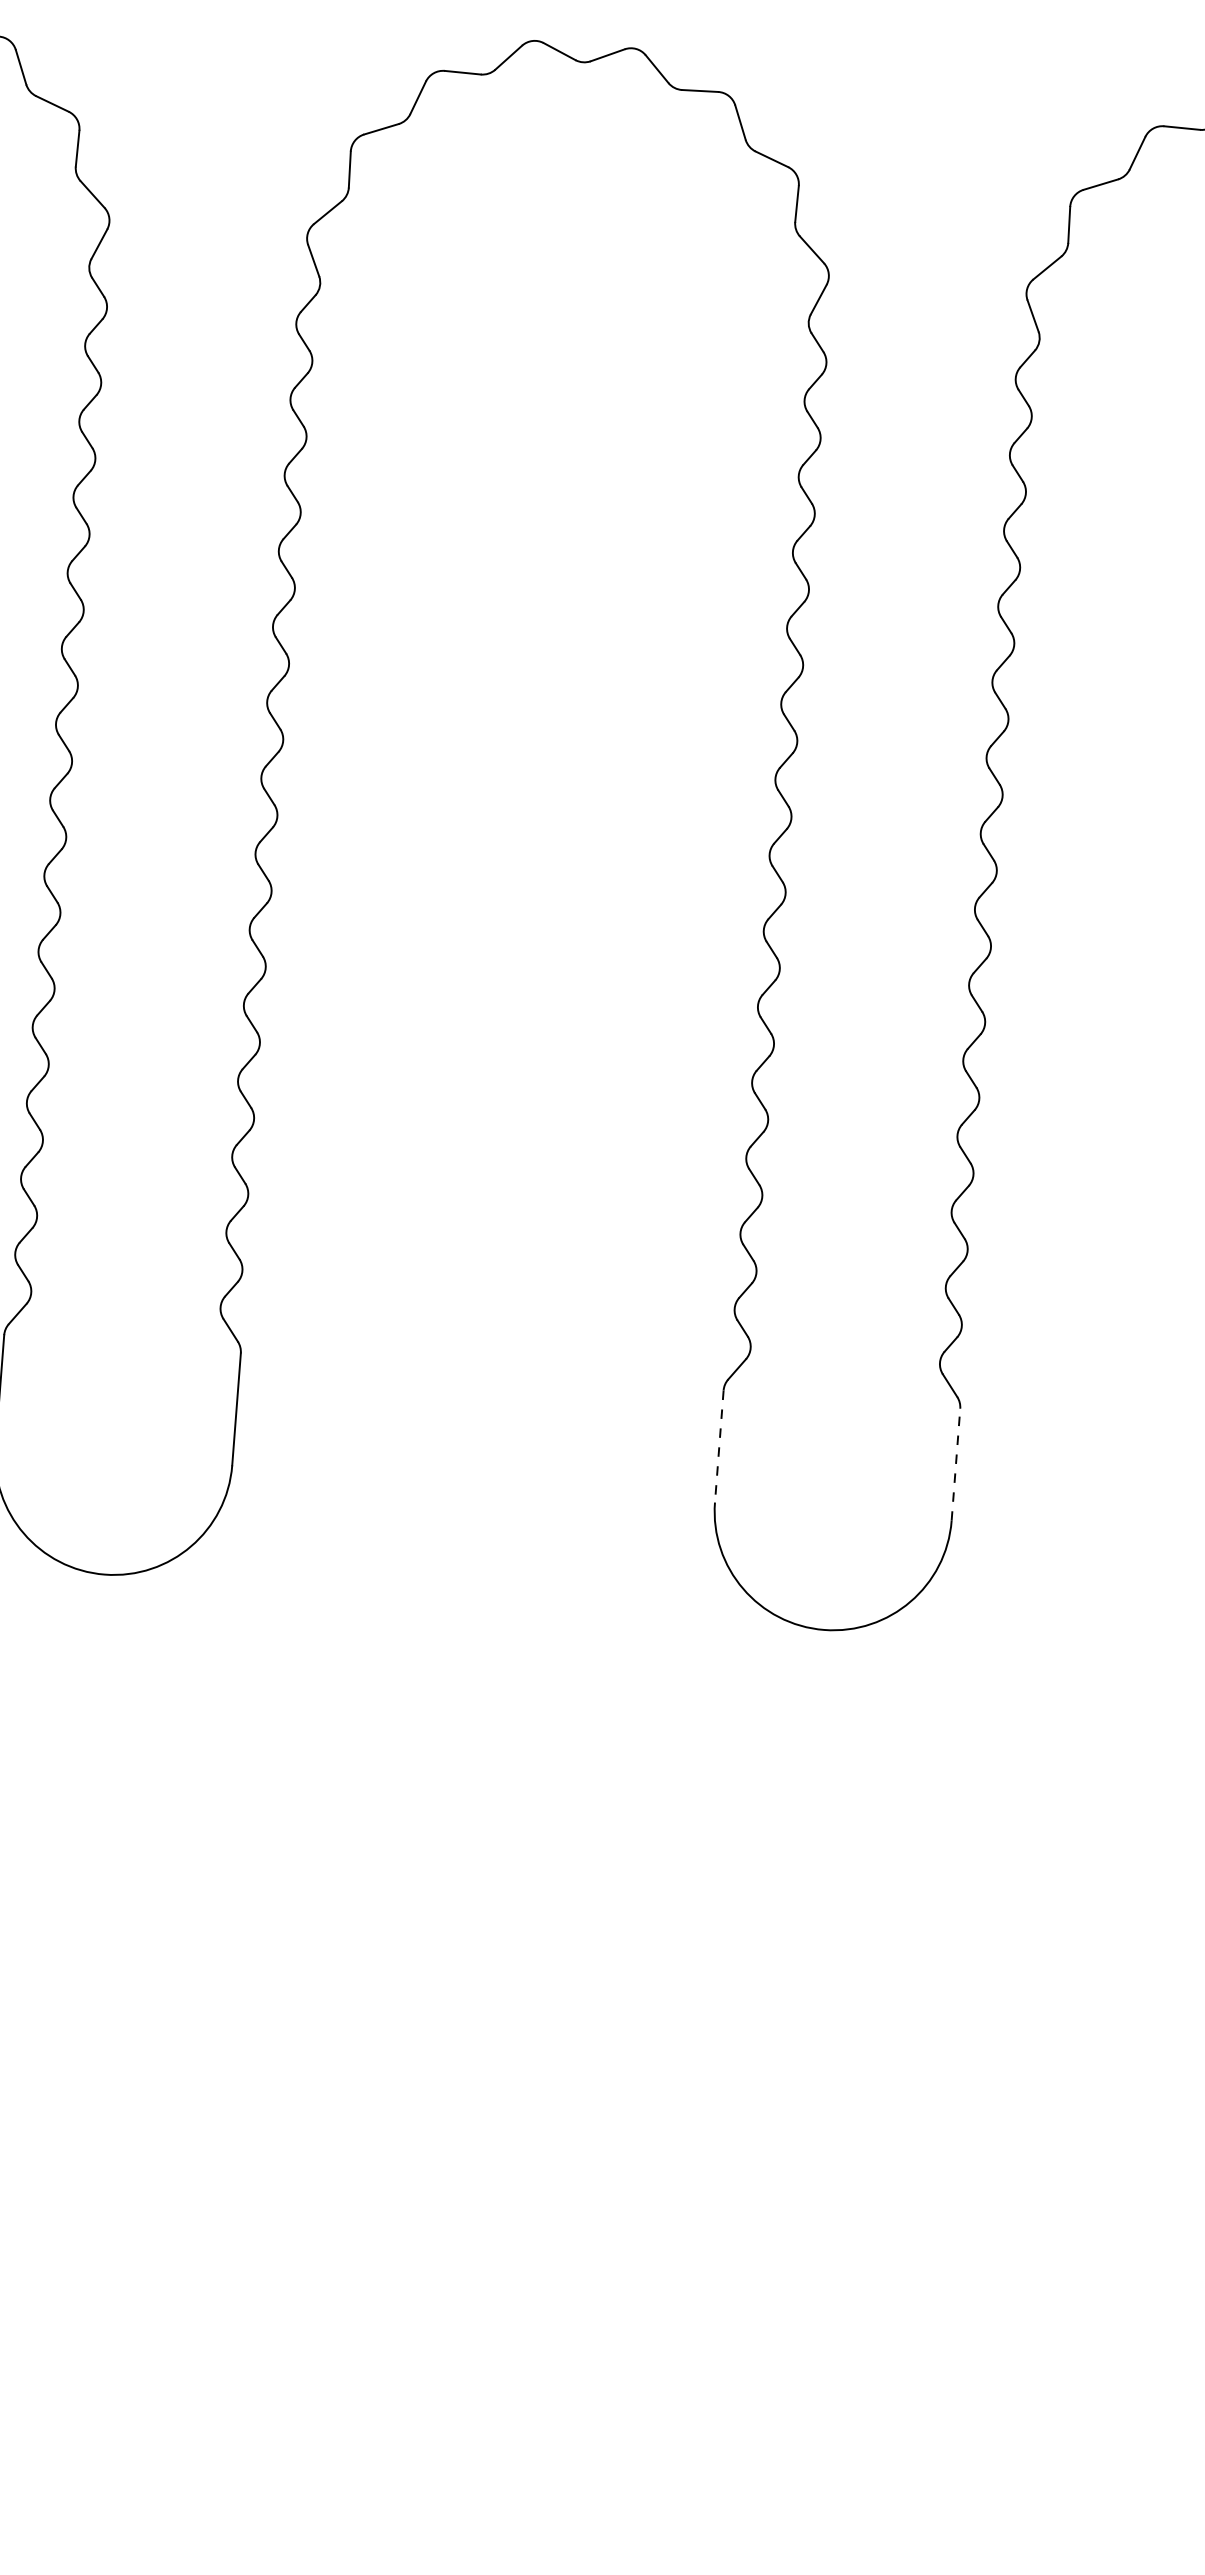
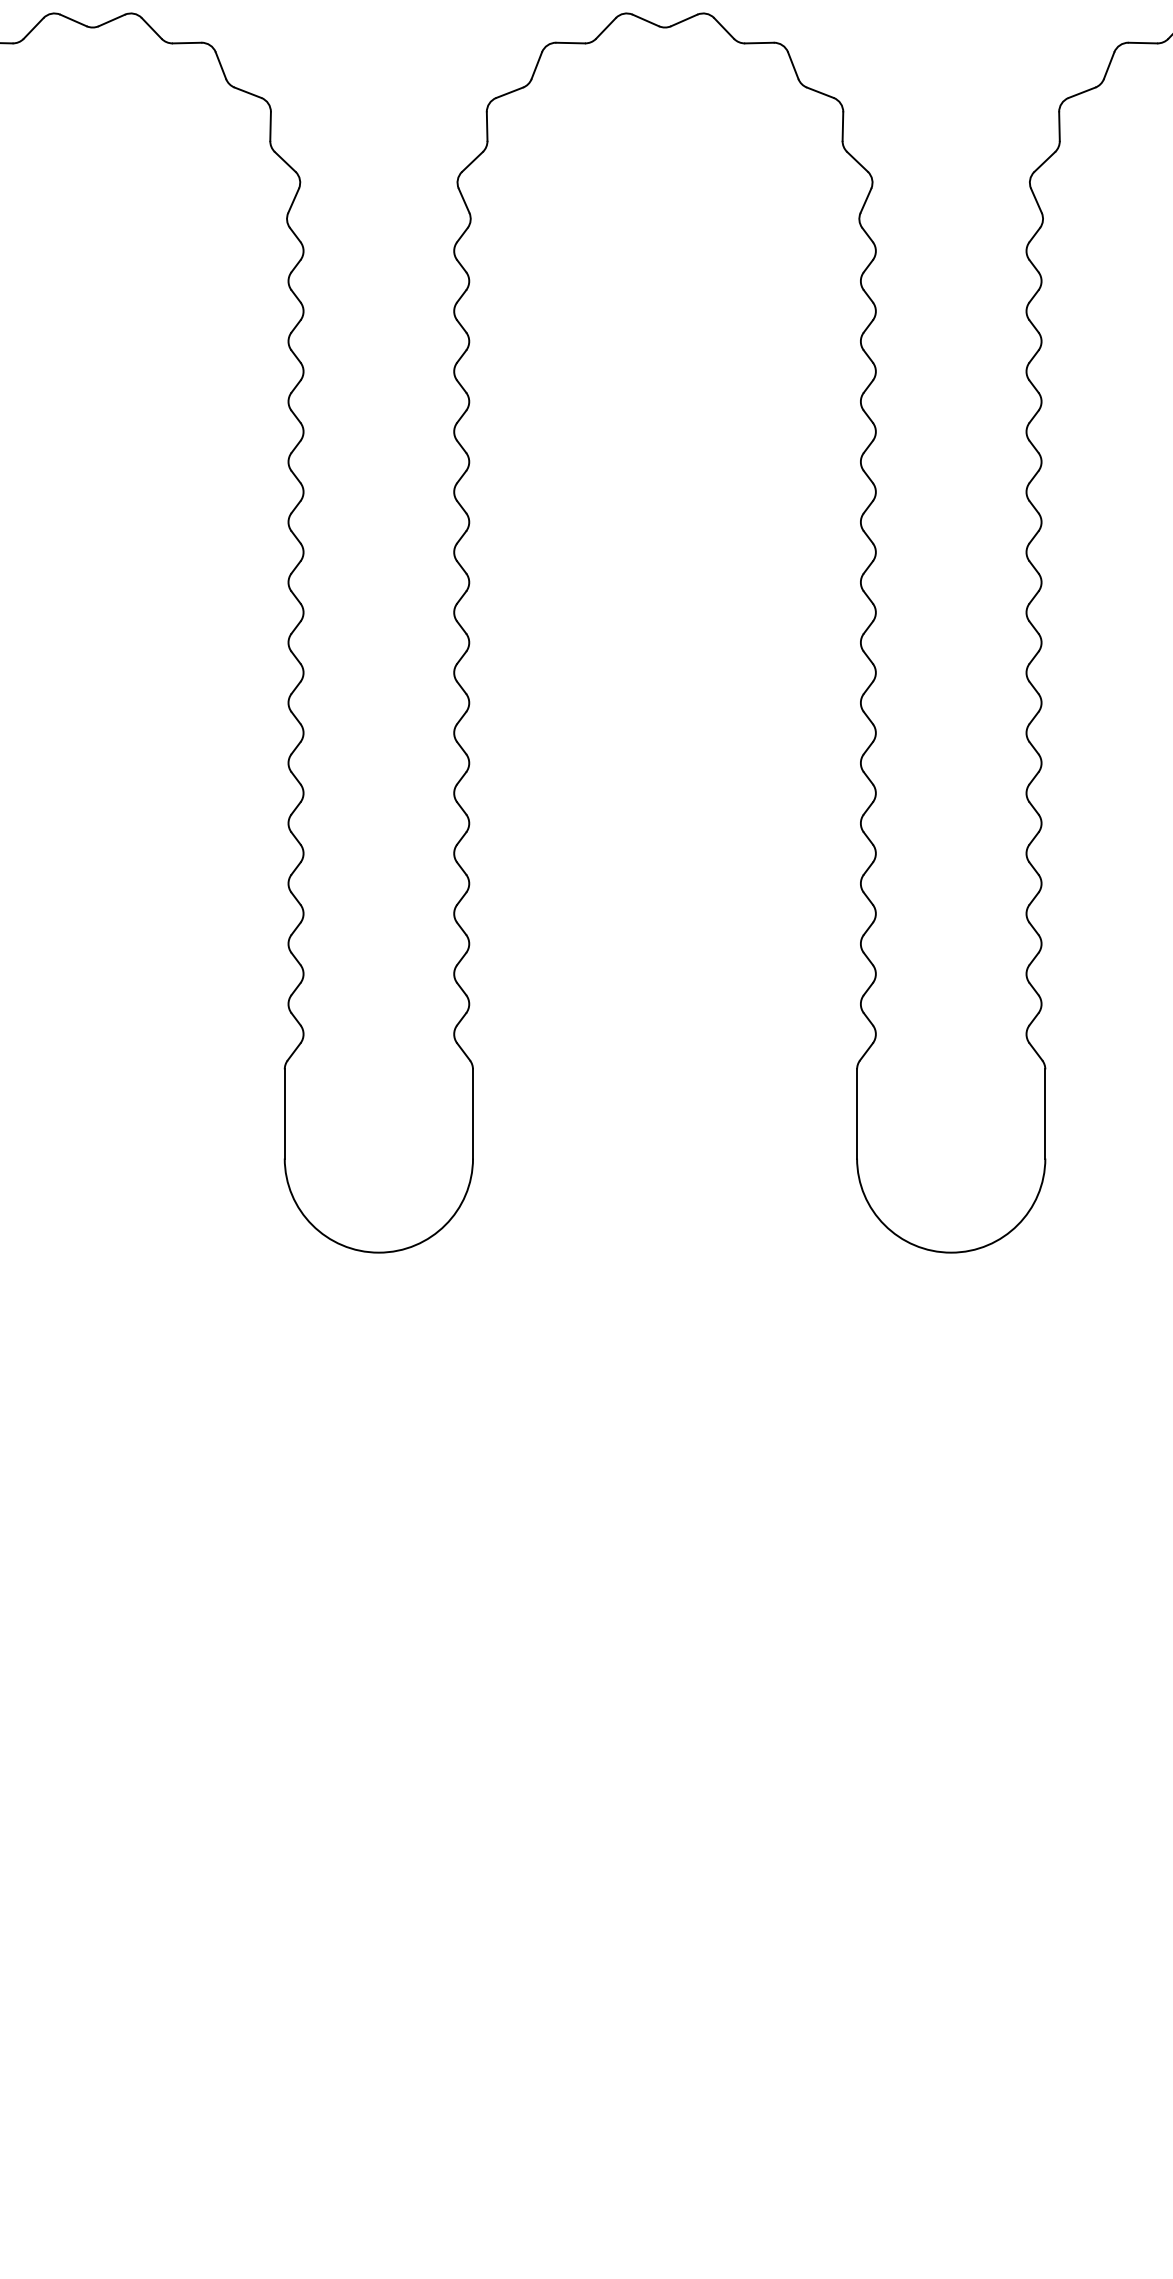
line: (719, 1445) -> (857, 1113), dashed -> solid
line: (956, 1464) -> (1045, 1113), dashed -> solid

